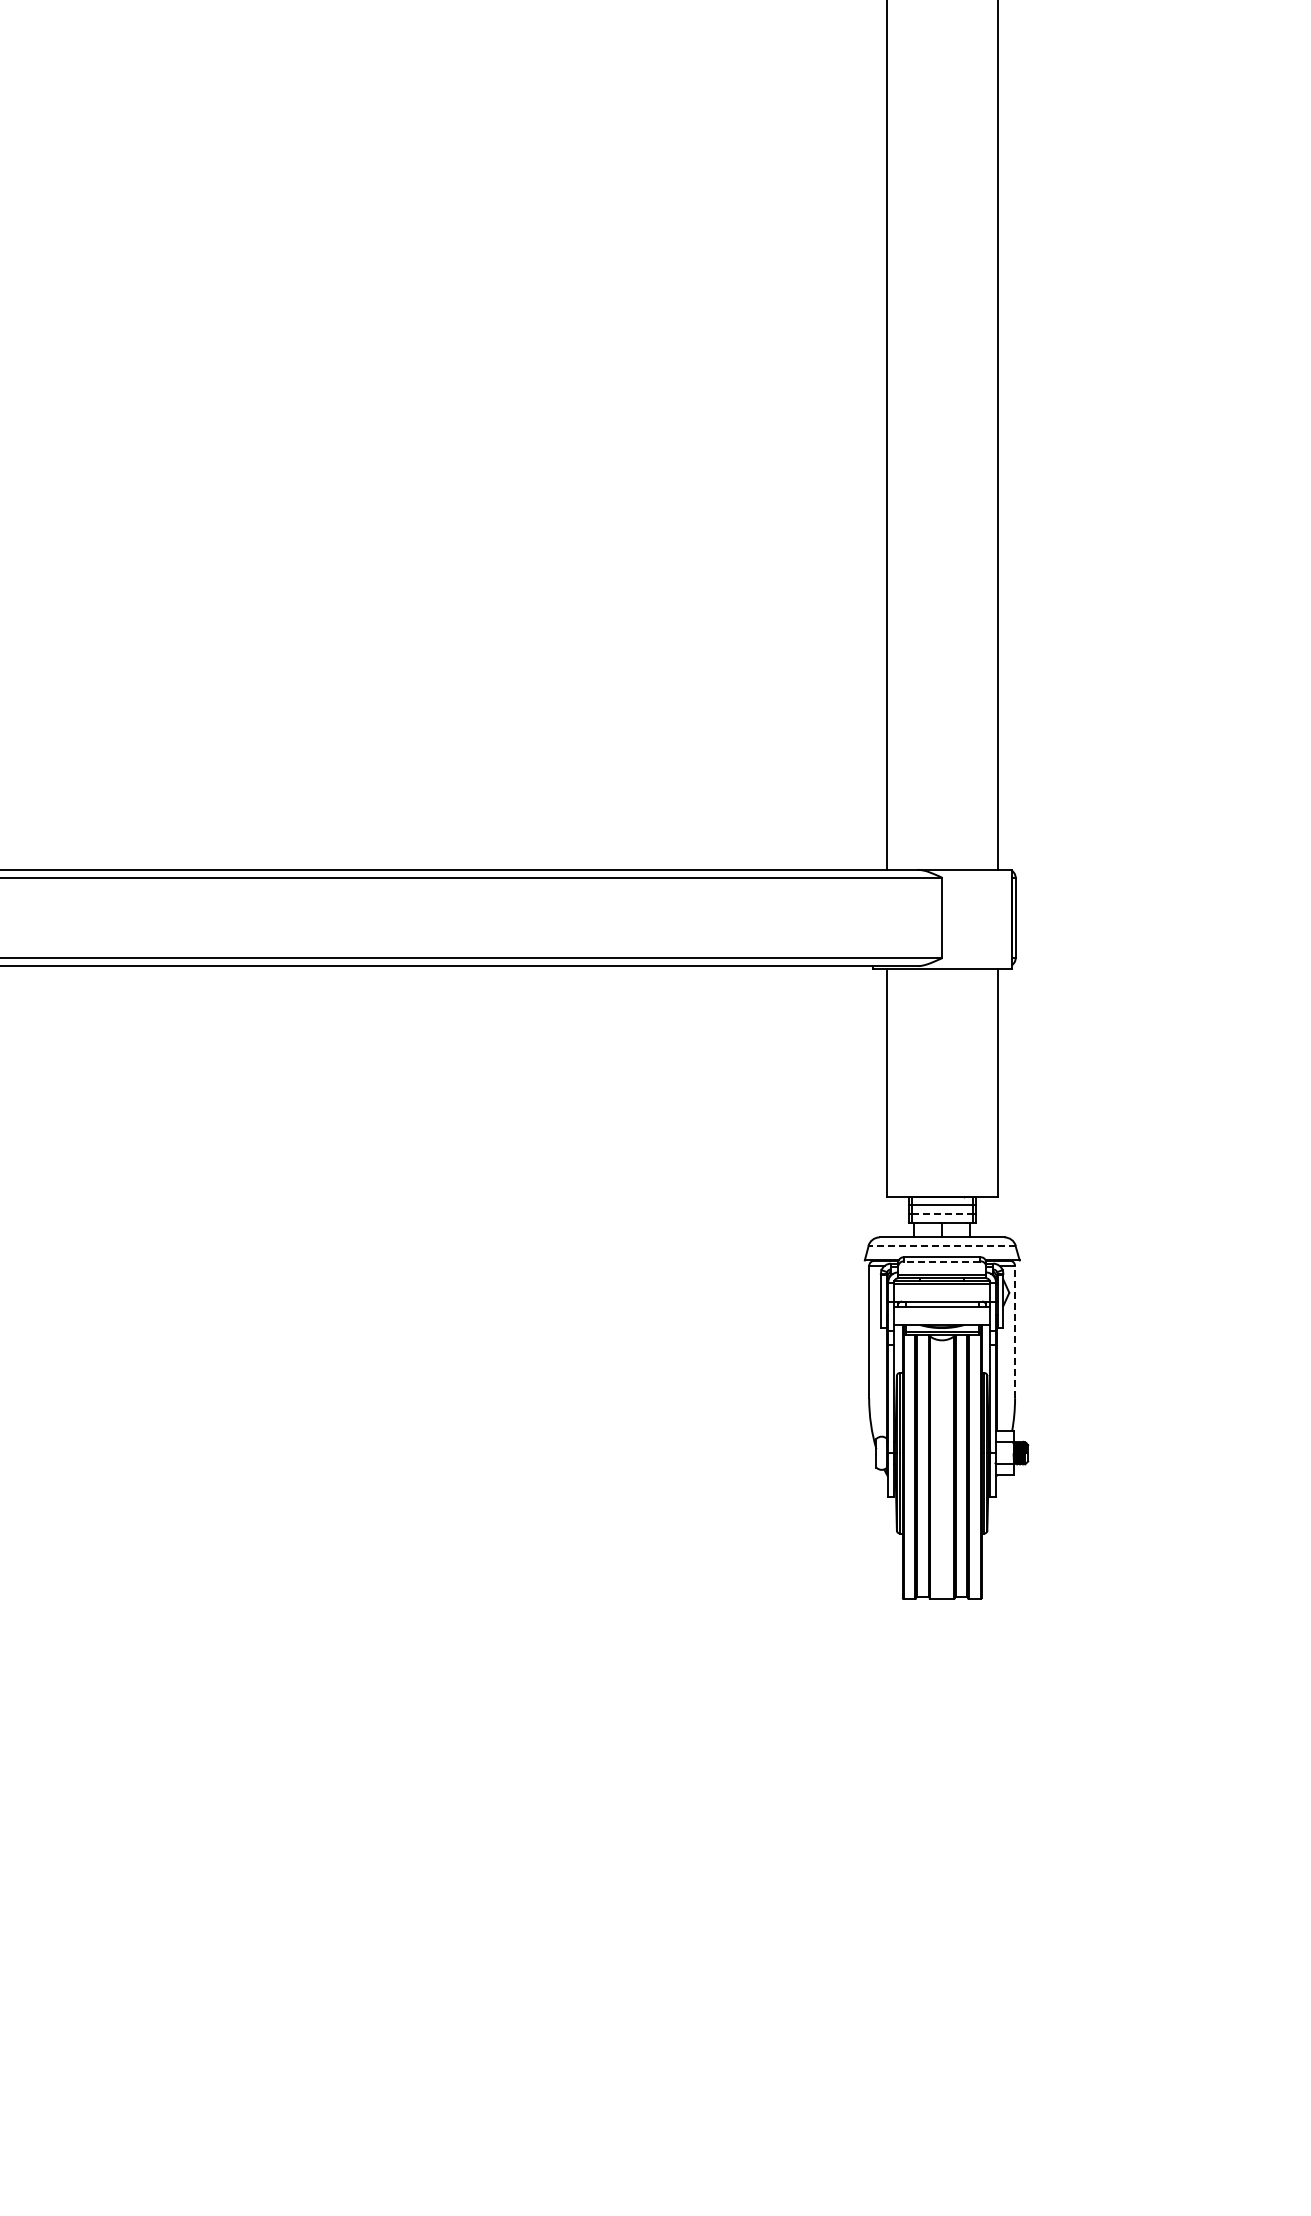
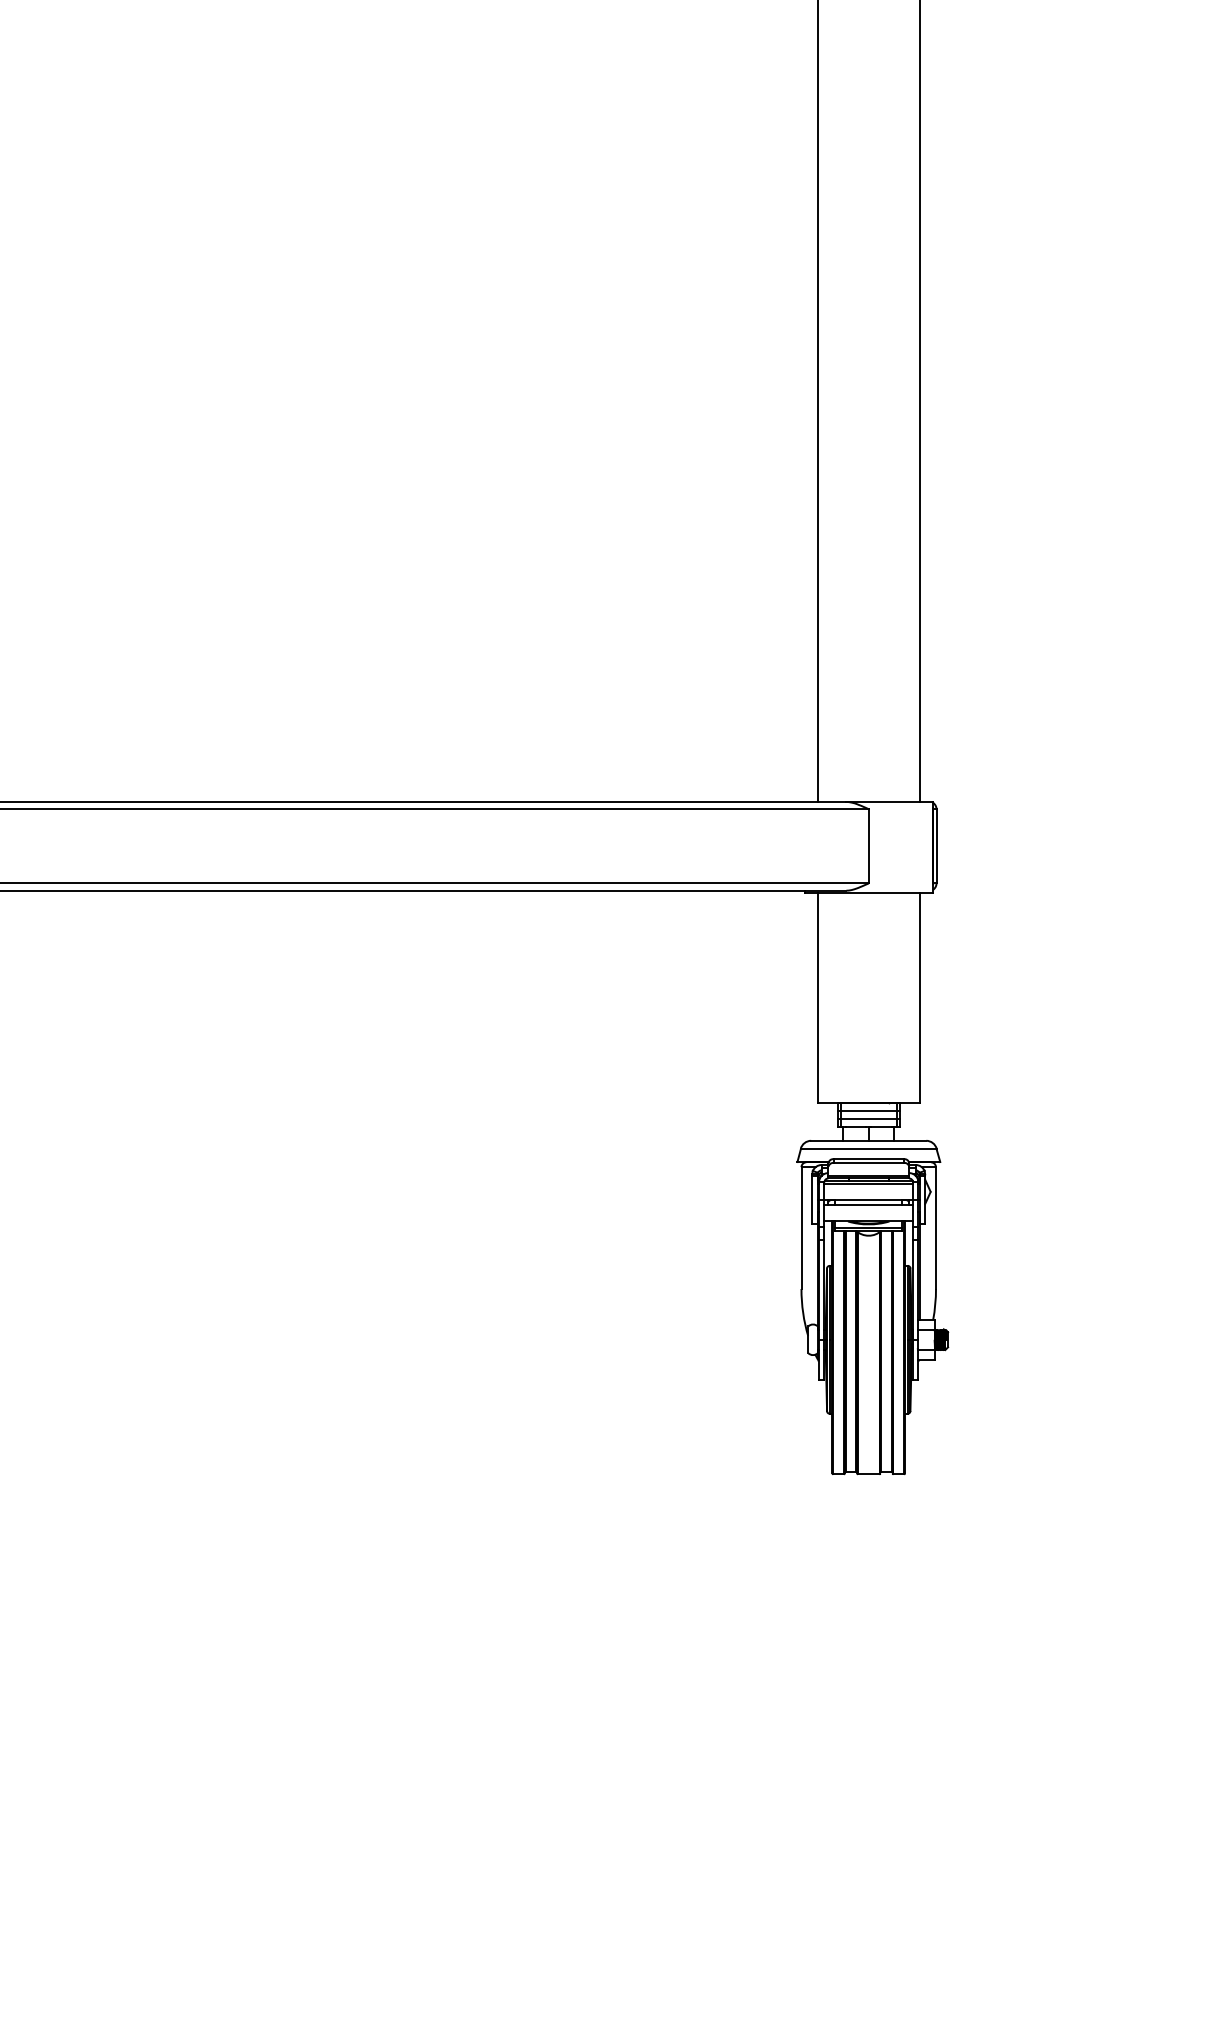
line: (942, 1214) -> (869, 1119), dashed -> solid
line: (942, 1246) -> (869, 1149), dashed -> solid
line: (942, 1261) -> (869, 1163), dashed -> solid
line: (1015, 1331) -> (936, 1227), dashed -> solid

